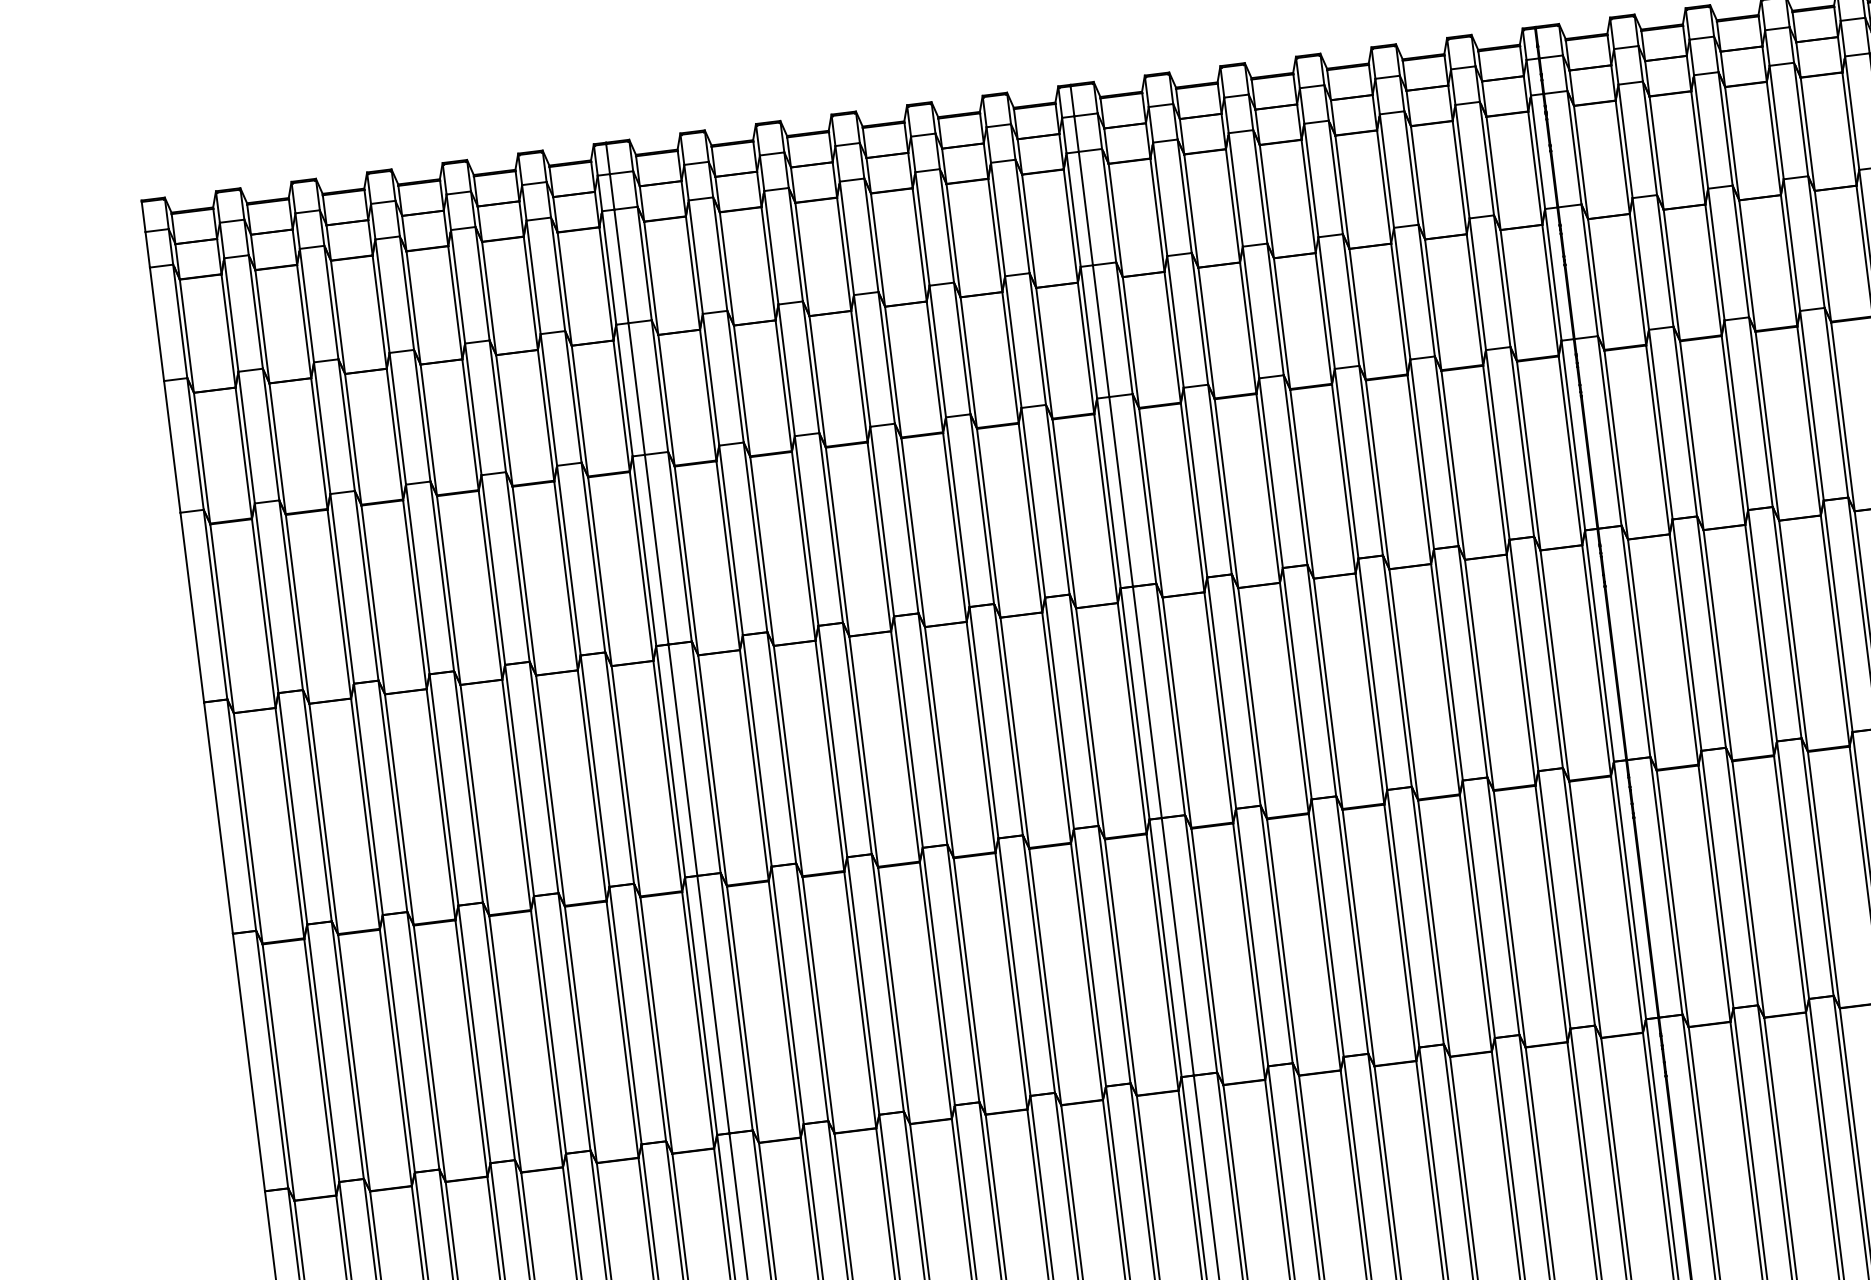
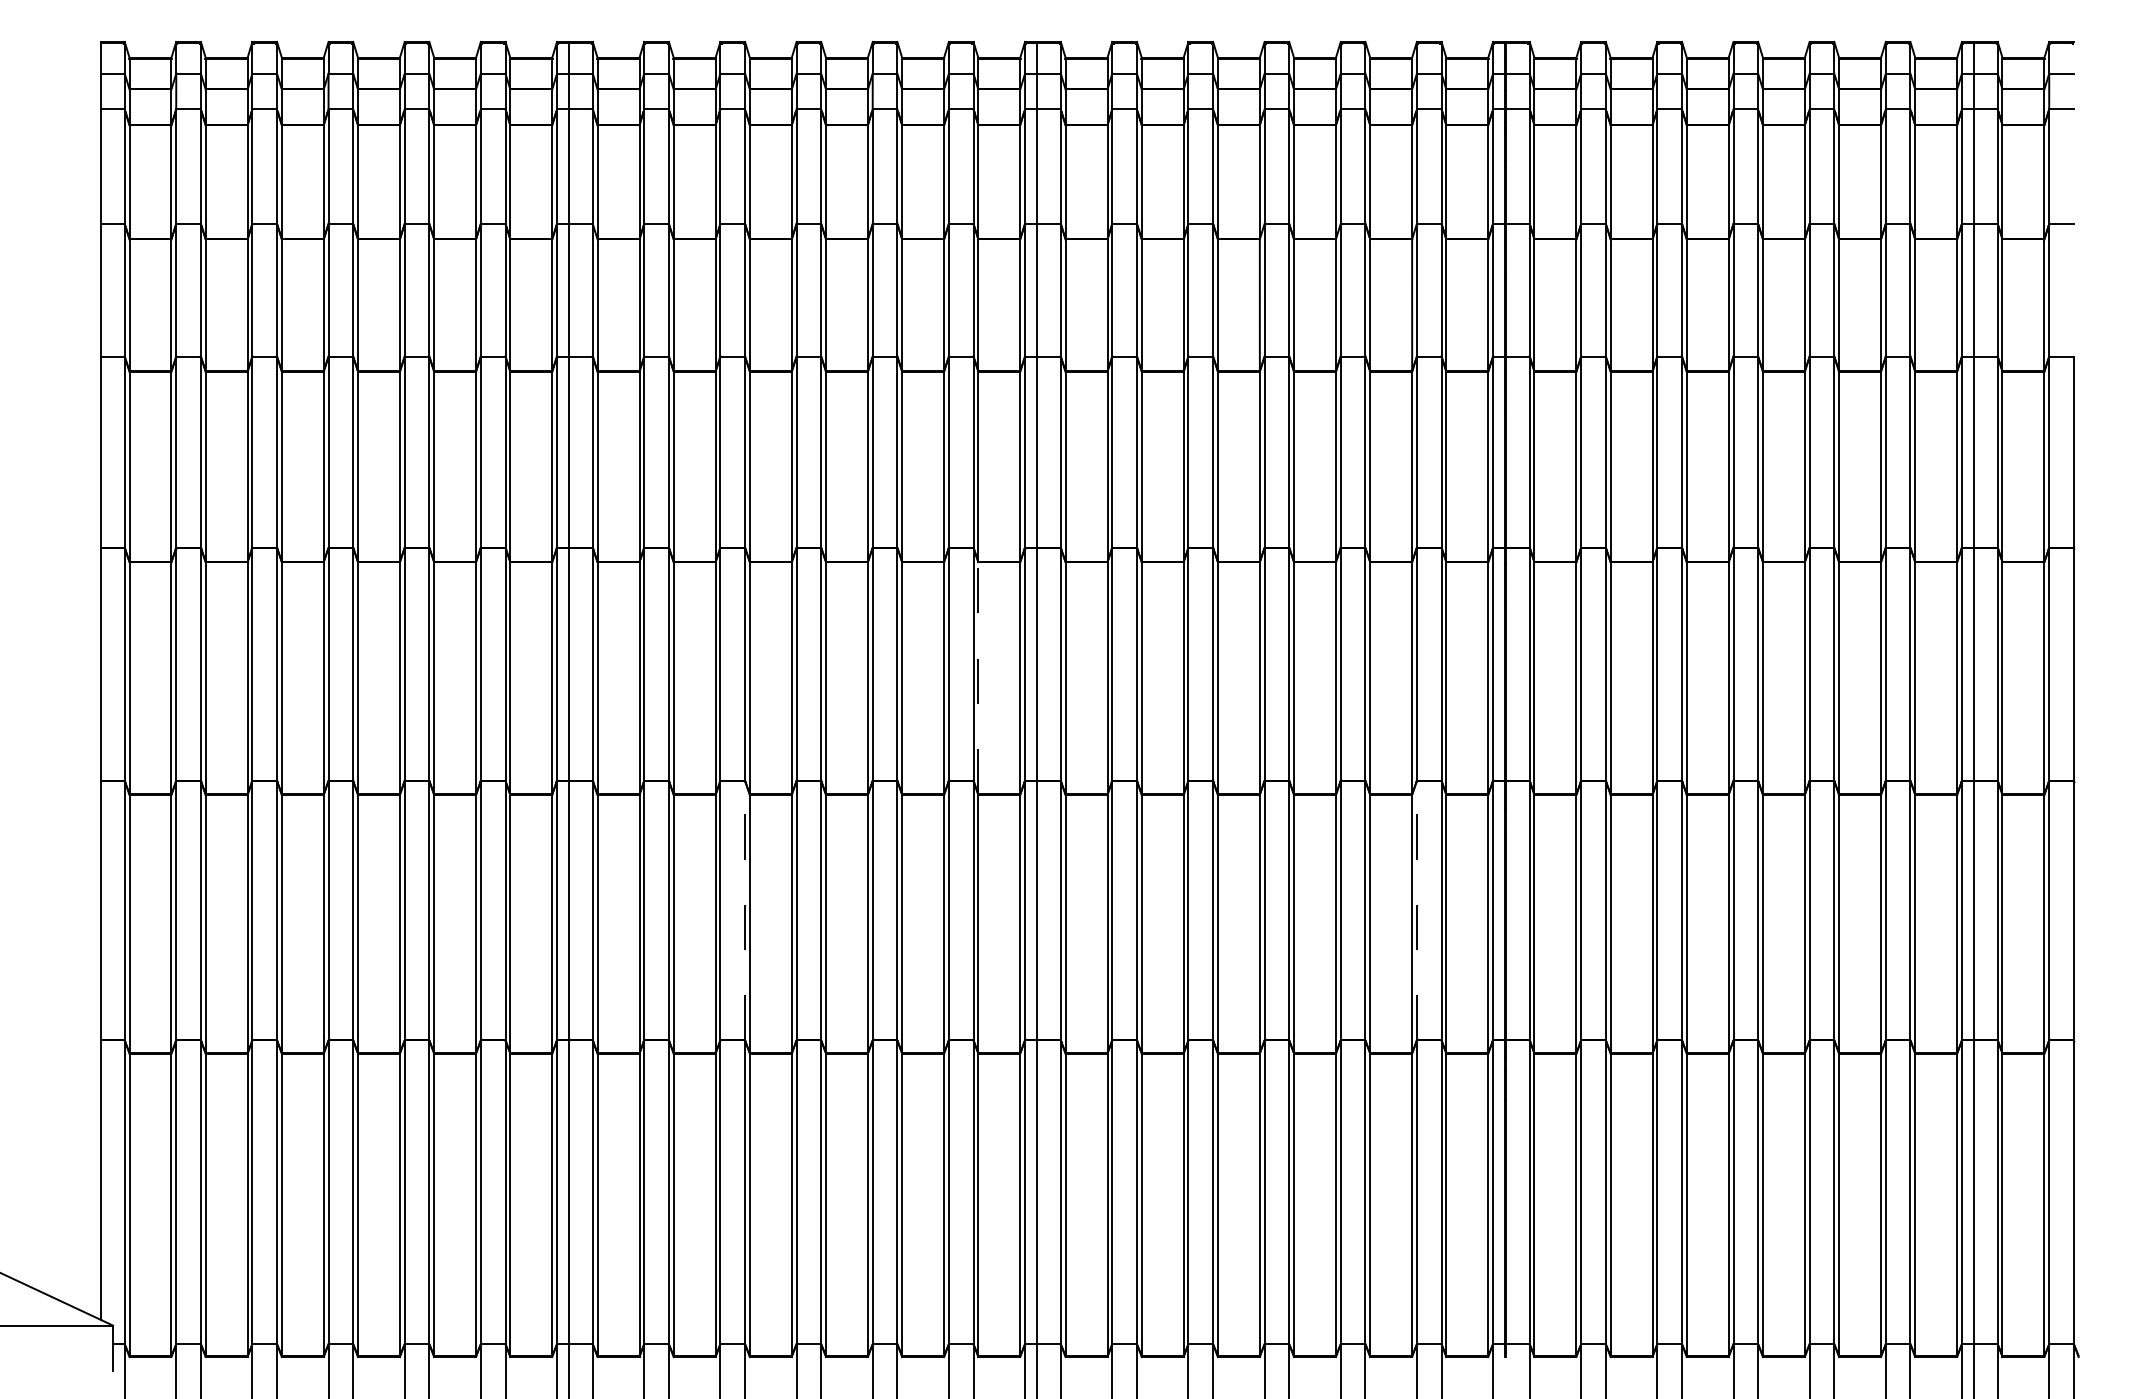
line: (1090, 722) -> (978, 677), solid -> dashed
line: (1554, 899) -> (1416, 910), solid -> dashed
line: (888, 982) -> (745, 910), solid -> dashed

